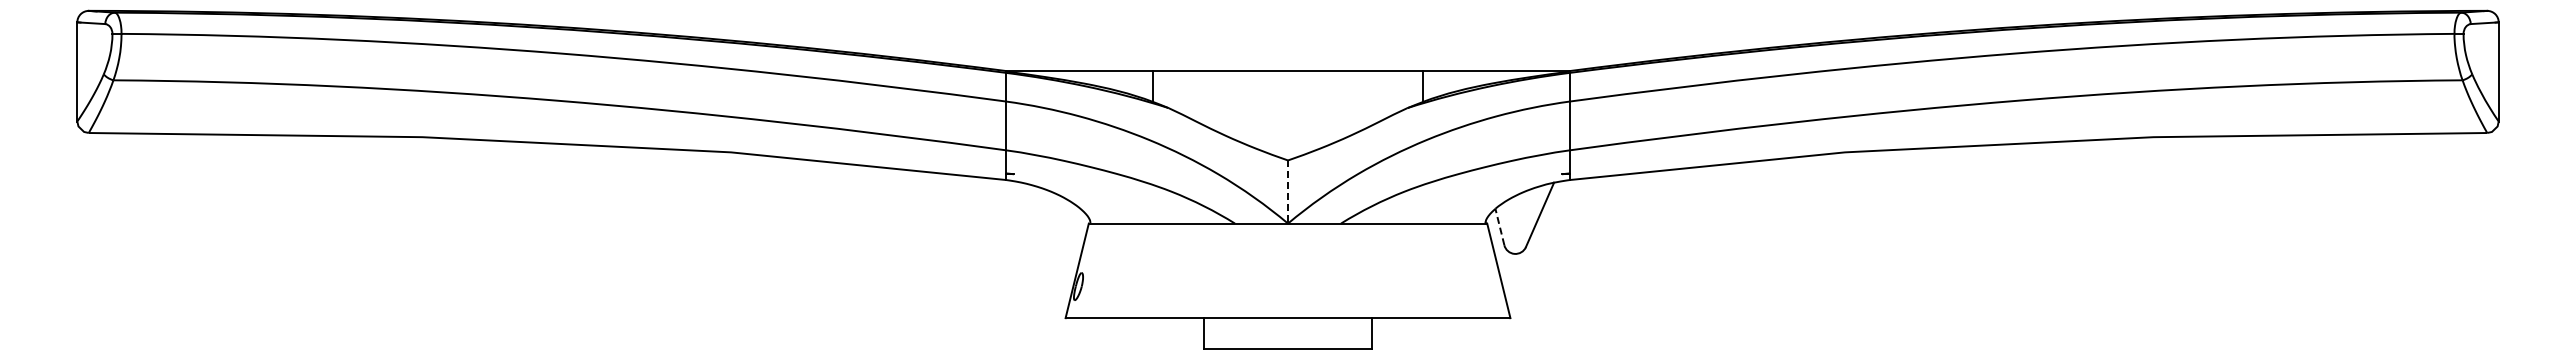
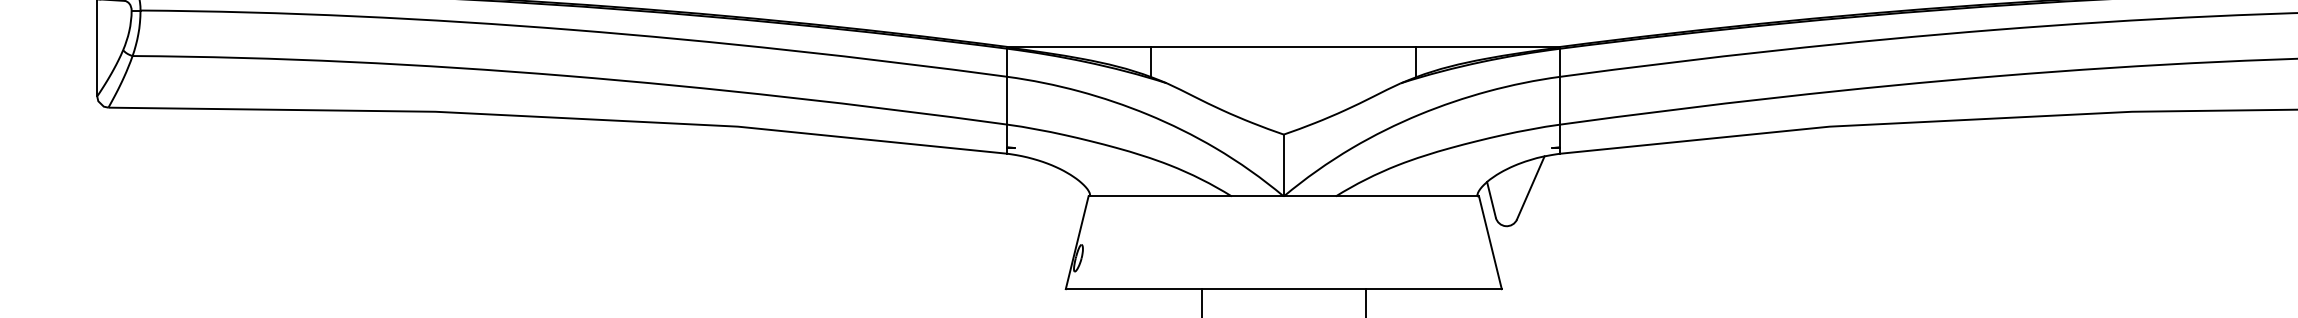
line: (1288, 192) -> (1284, 165), dashed -> solid
line: (1499, 226) -> (1491, 199), dashed -> solid

